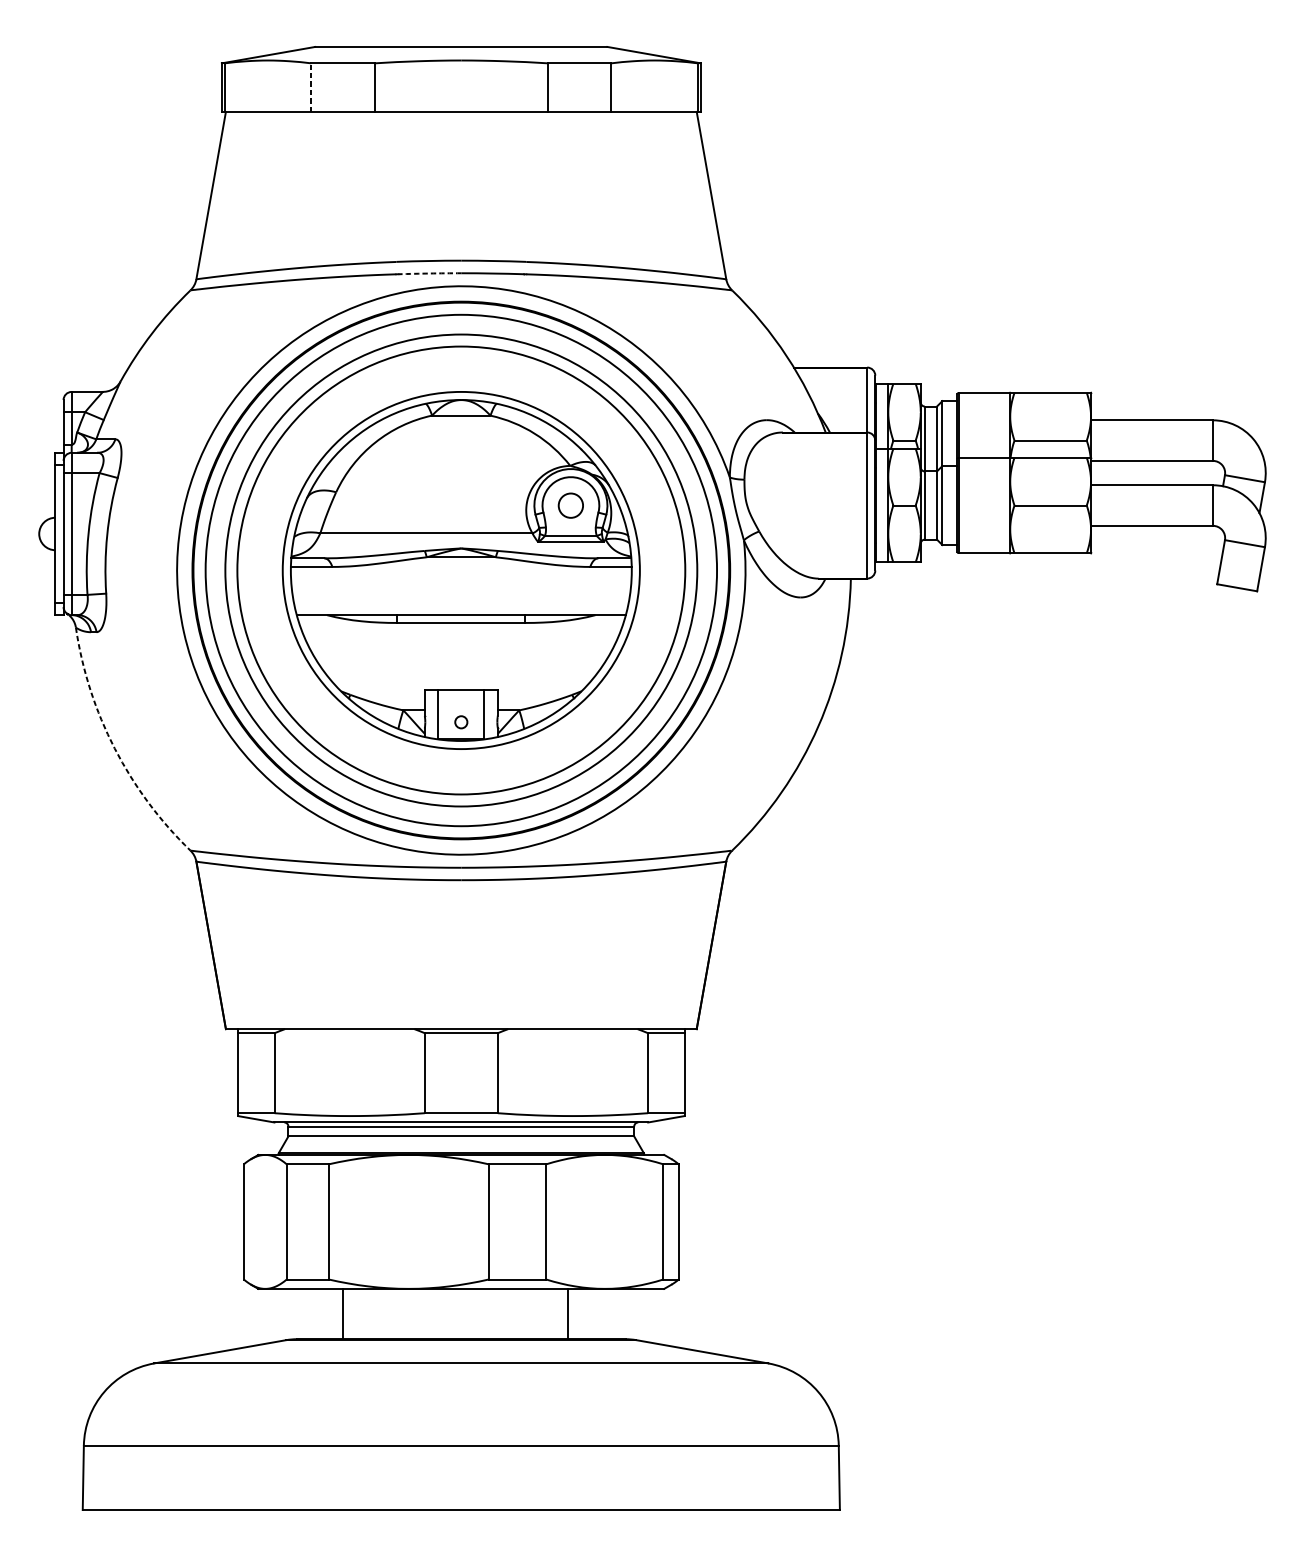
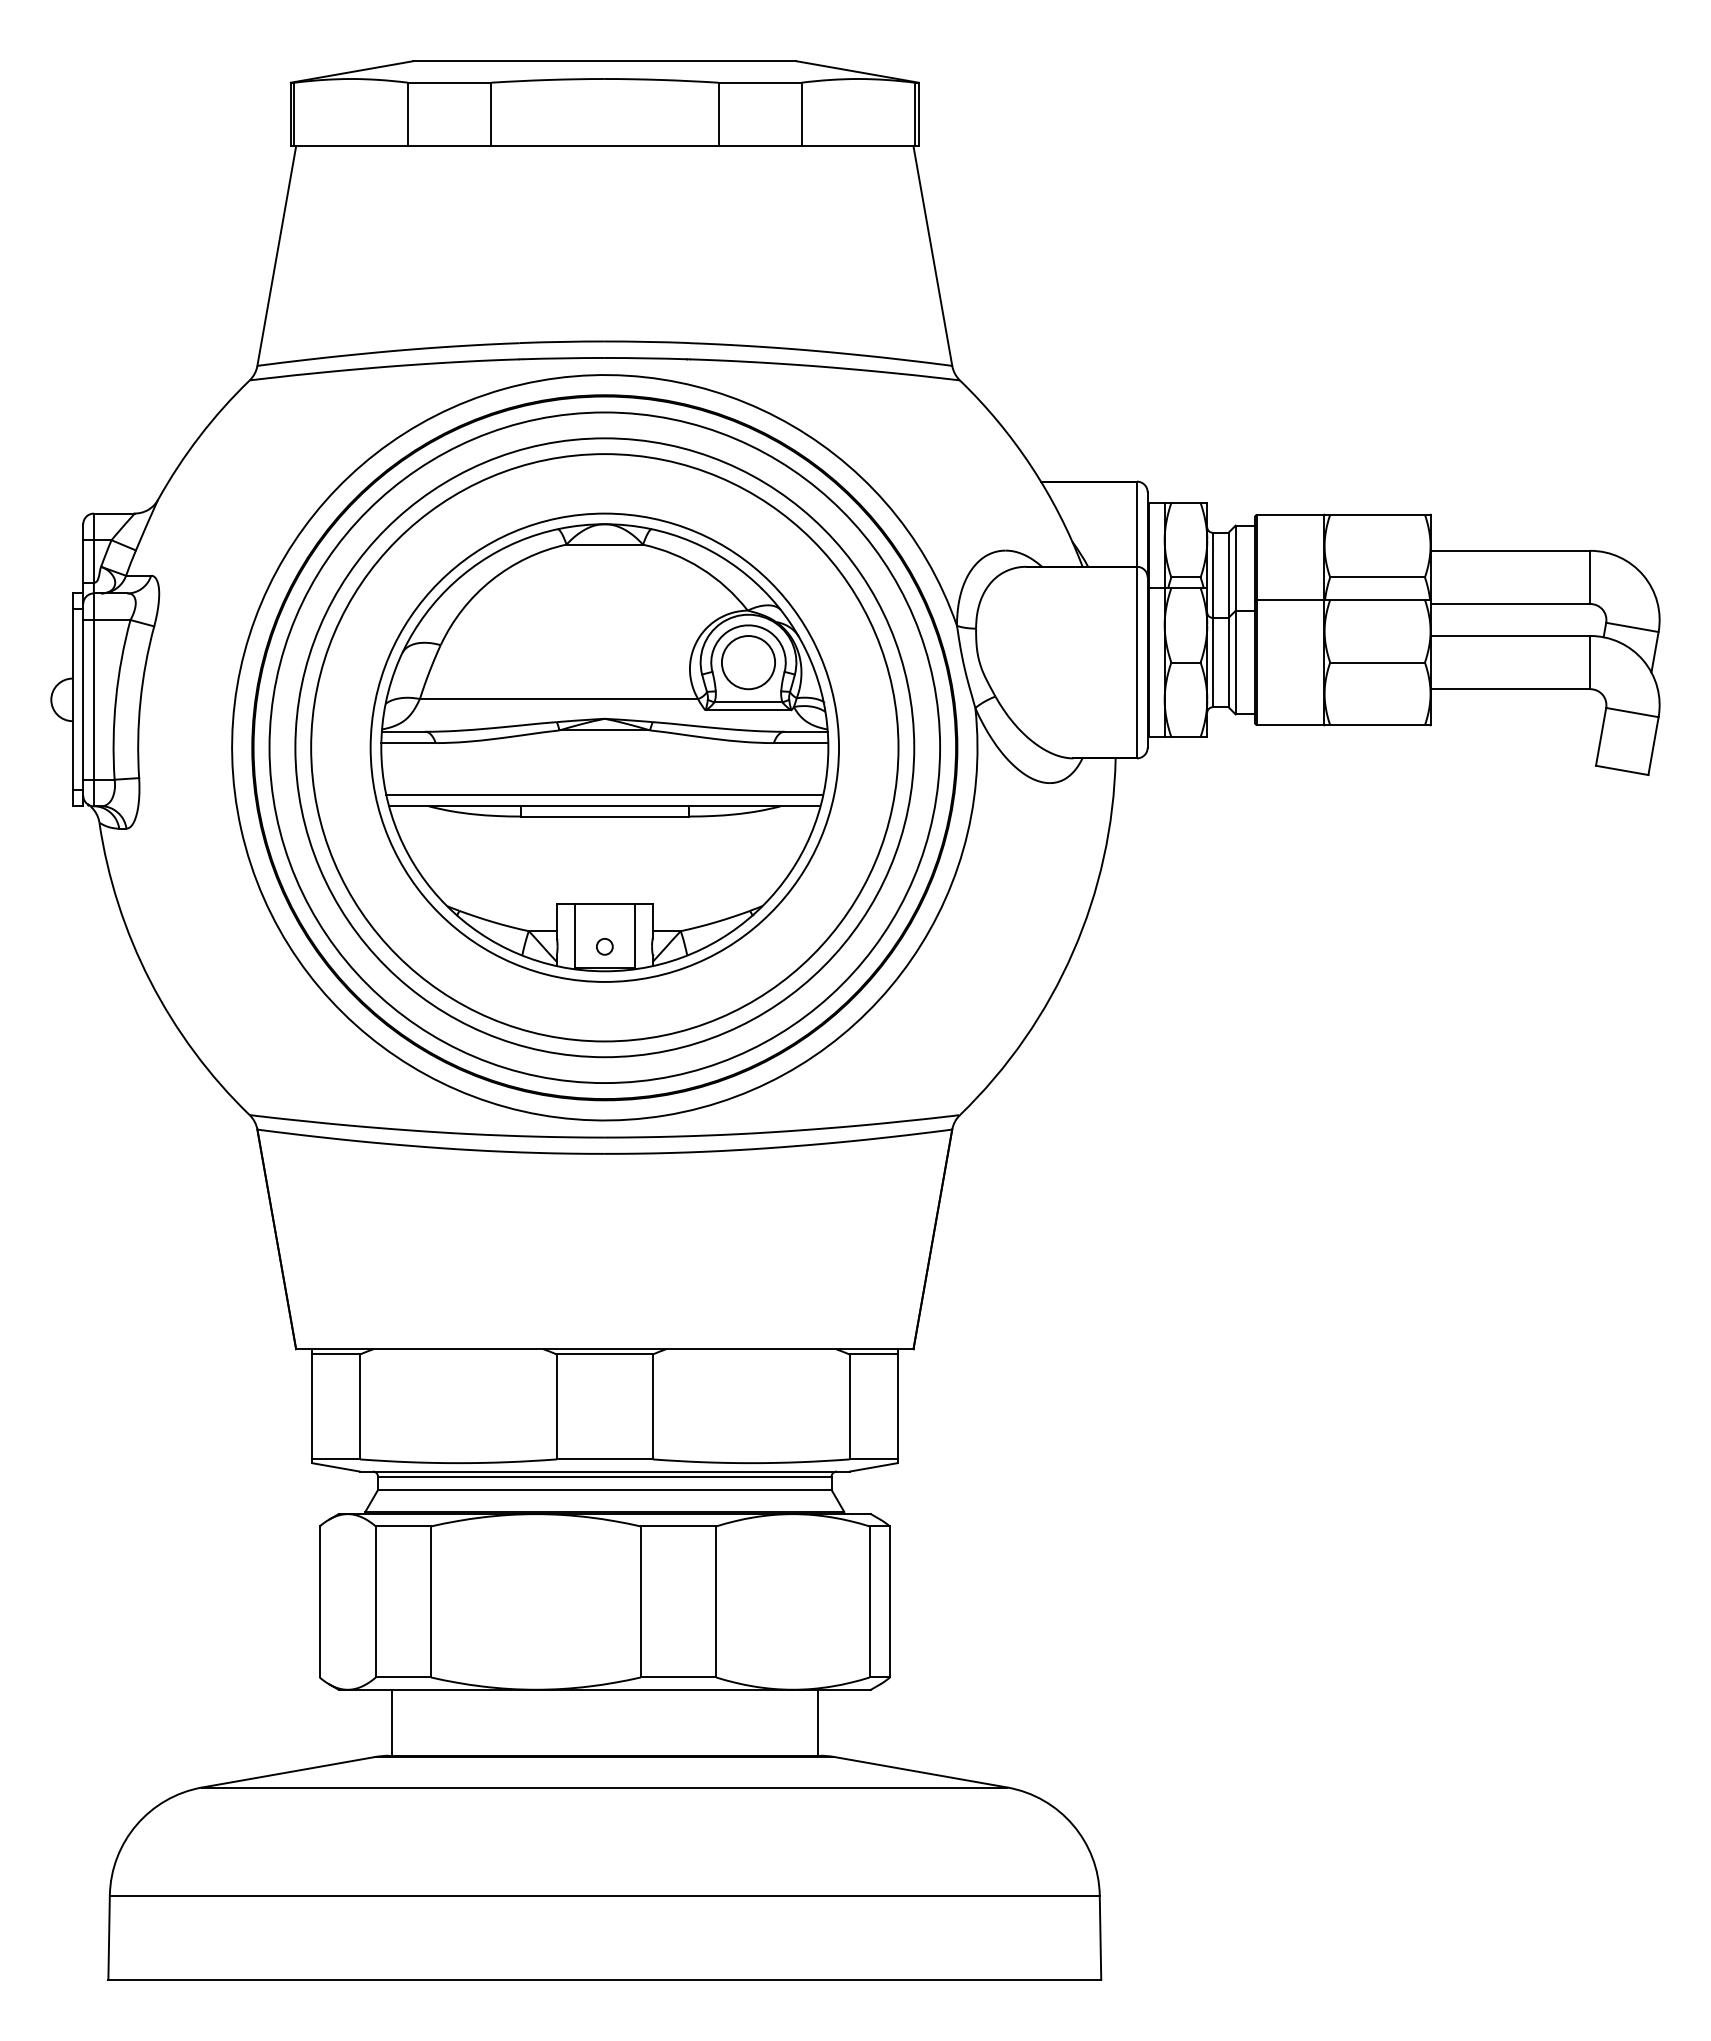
line: (311, 87) -> (408, 114), dashed -> solid
arc: (429, 273) -> (563, 358), dashed -> solid
circle: (570, 505) -> (748, 662), size x1.67
line: (461, 606) -> (604, 794), added
arc: (114, 748) -> (150, 981), dashed -> solid
line: (342, 1313) -> (391, 1722), moved
line: (567, 1313) -> (817, 1722), moved

